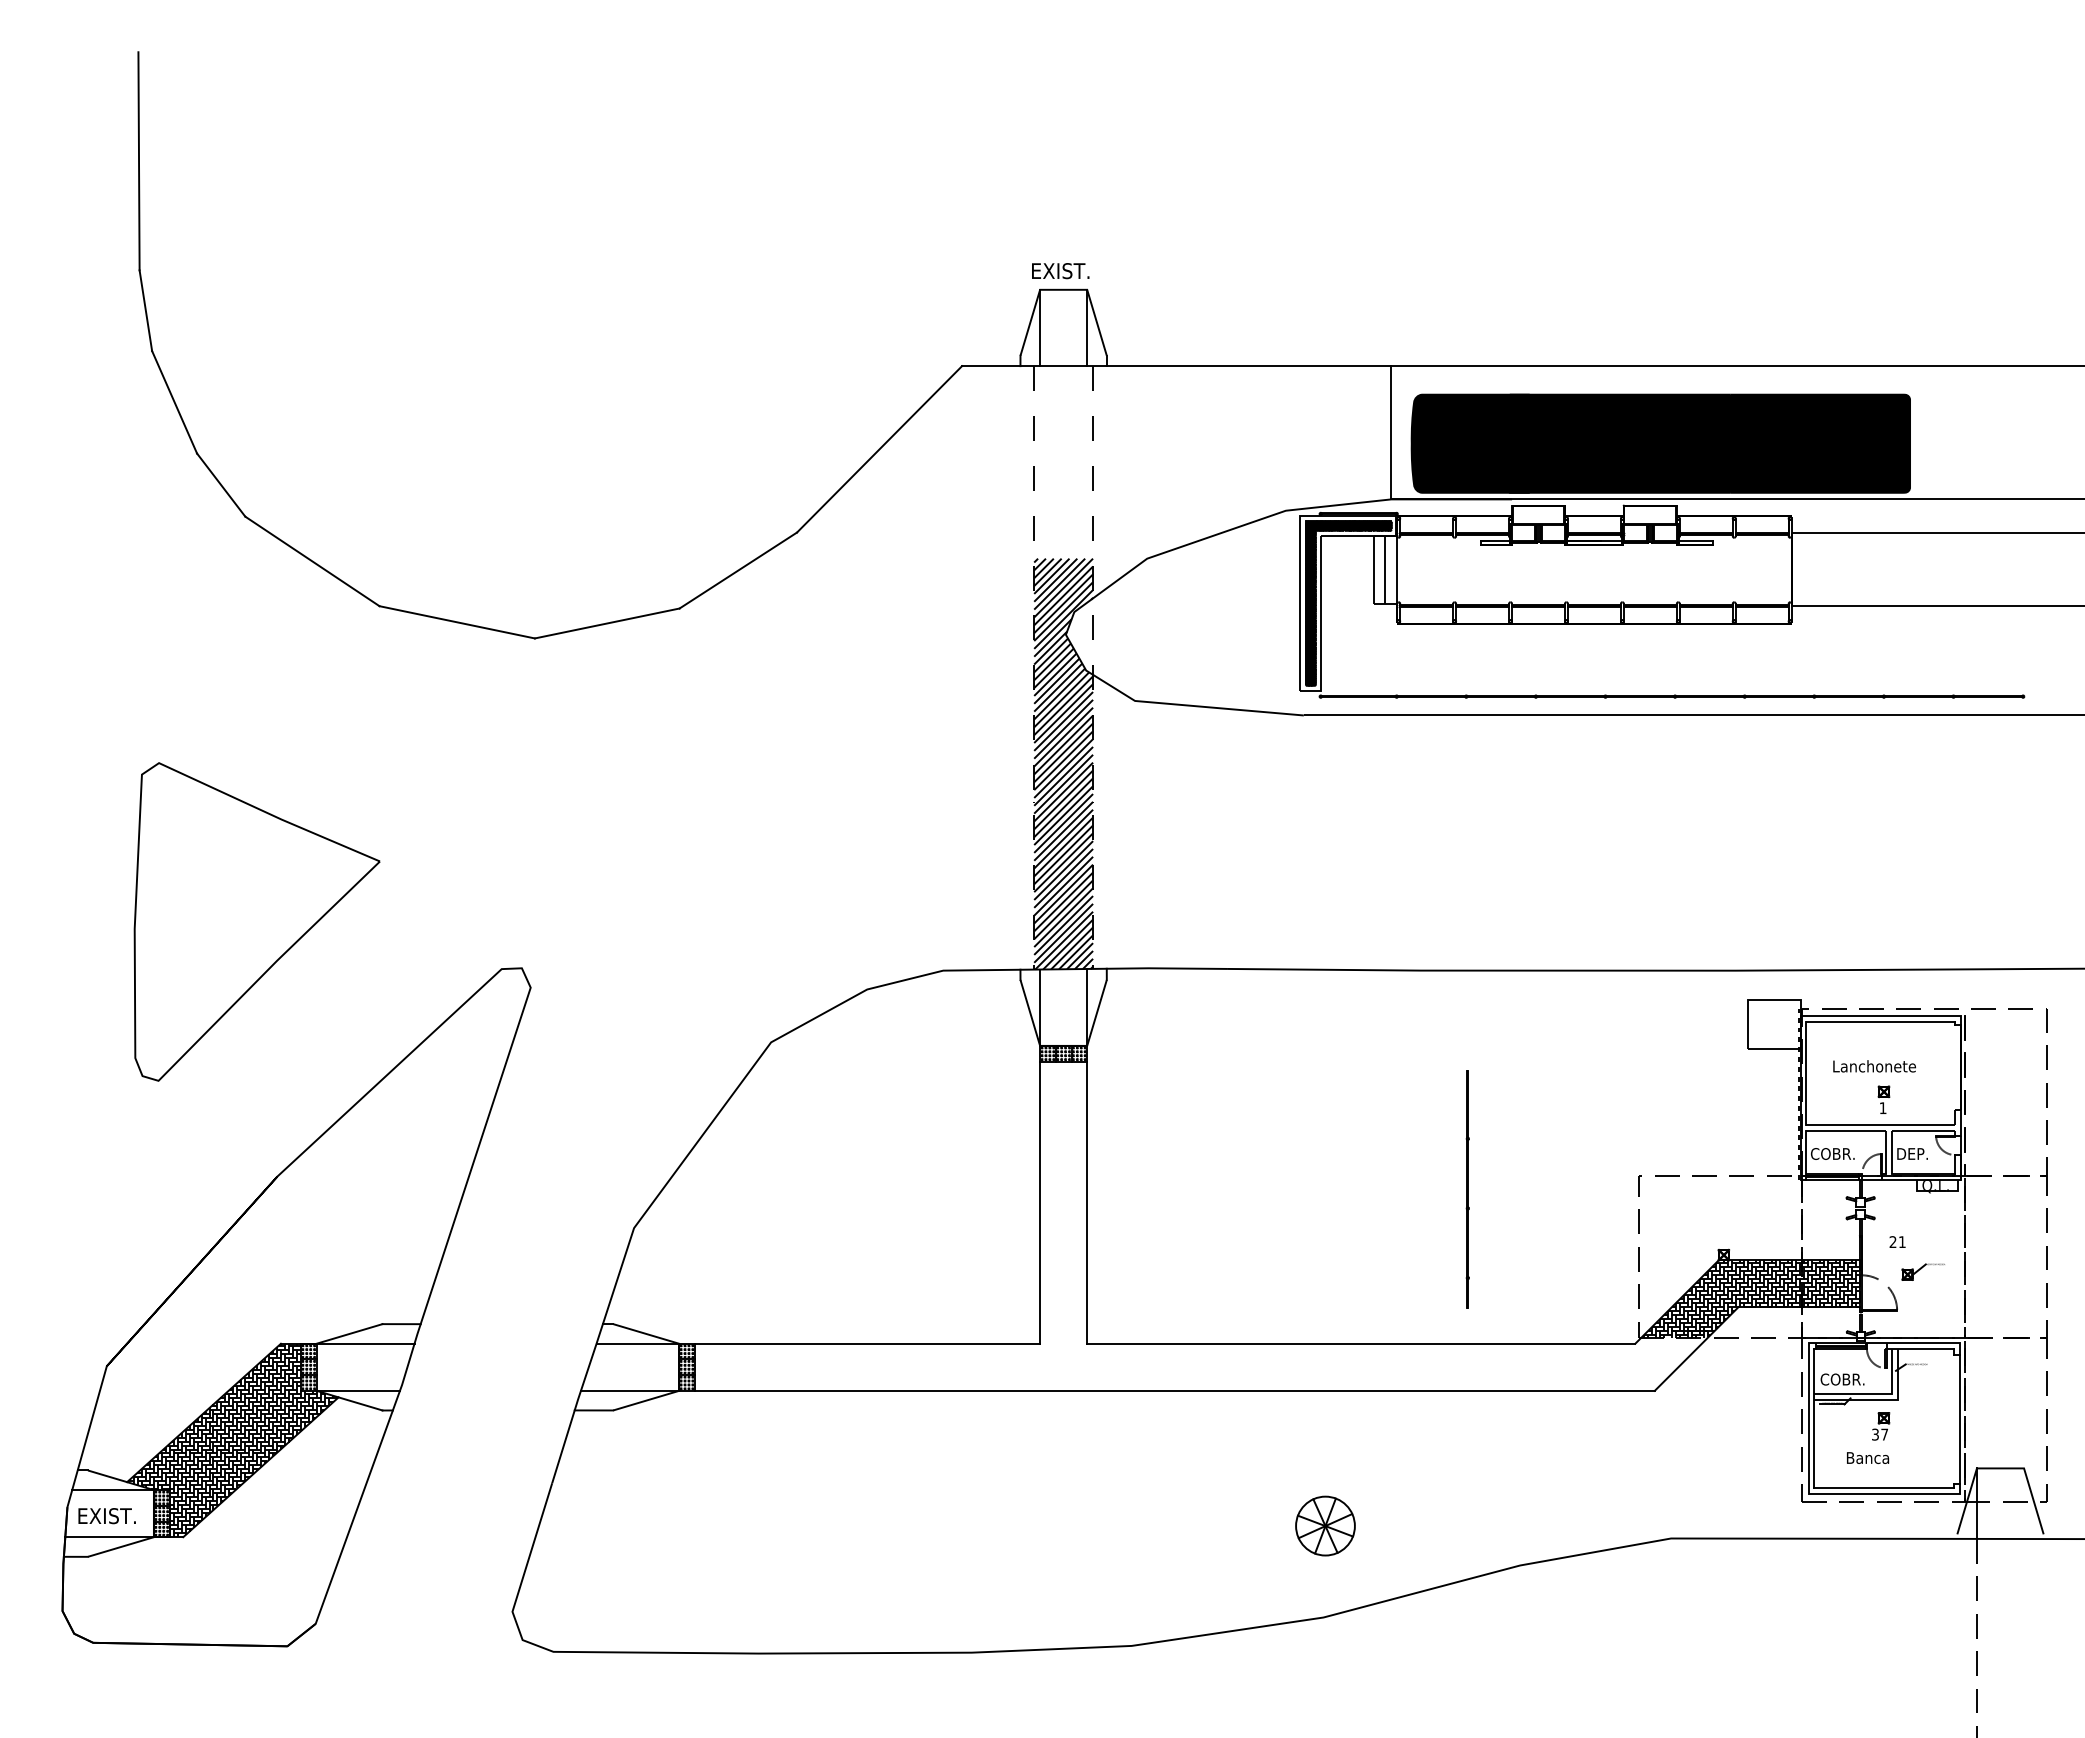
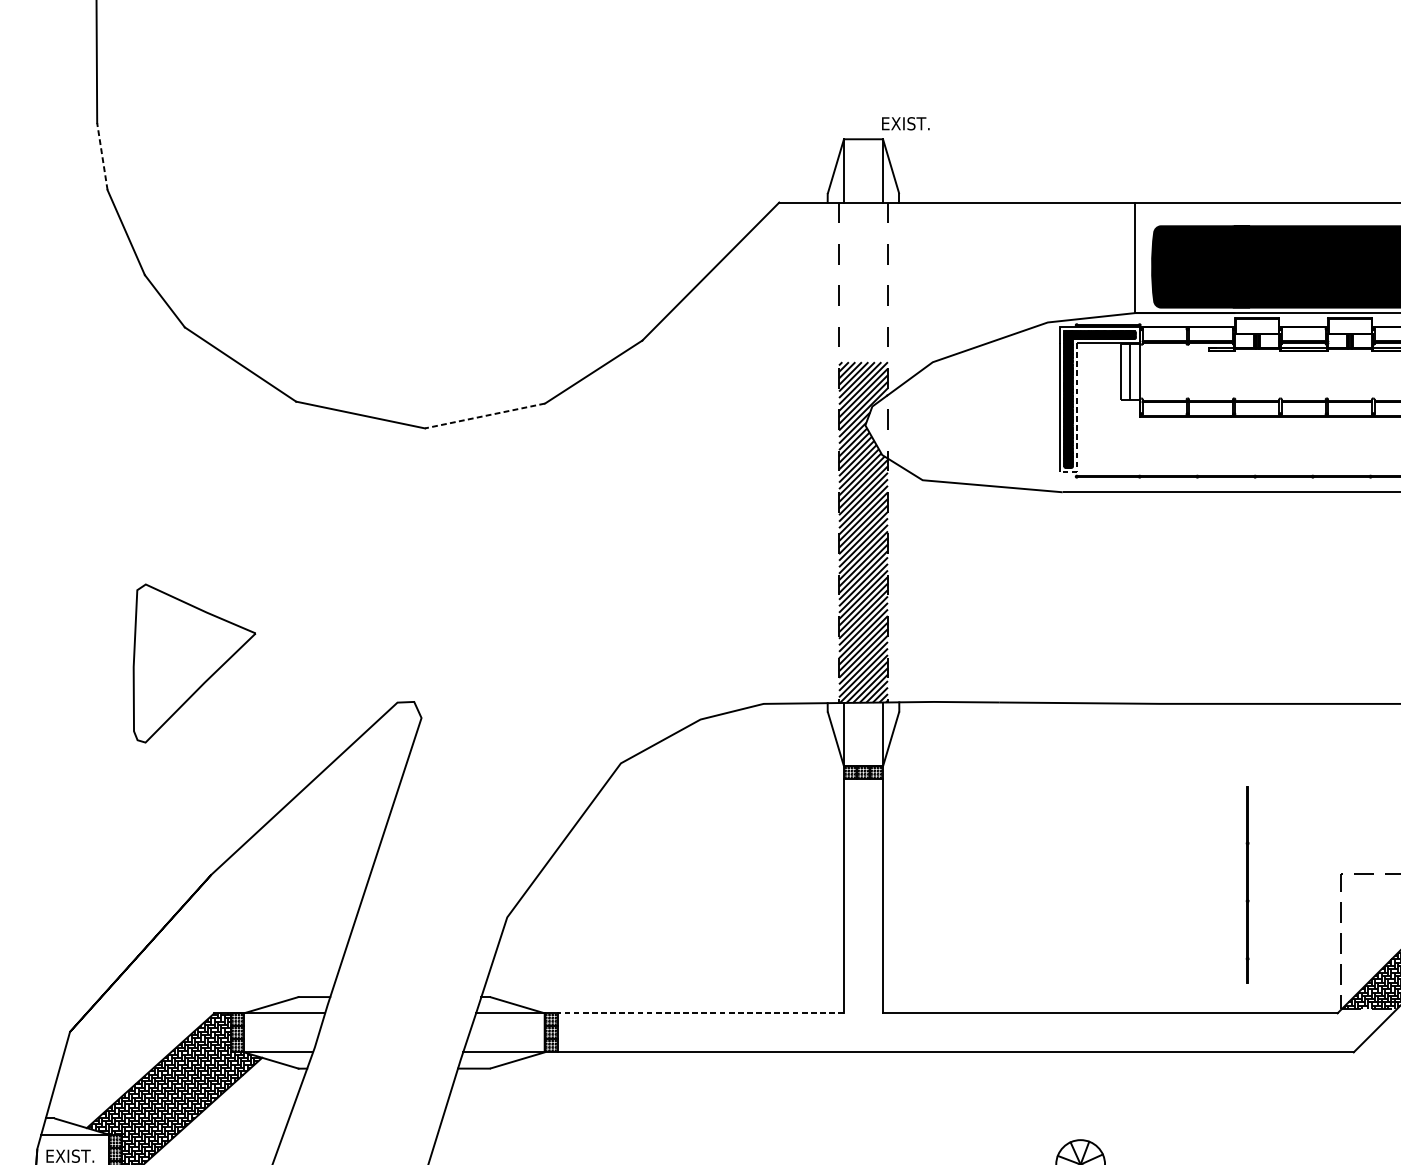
text: (1060, 271) -> (905, 124), moved
line: (145, 310) -> (102, 156), solid -> dashed
line: (607, 623) -> (485, 416), solid -> dashed
line: (1320, 624) -> (1076, 416), solid -> dashed
part: (256, 921) -> (194, 663), size x0.6
line: (1467, 1189) -> (1247, 885), moved
line: (867, 1343) -> (700, 1013), solid -> dashed

